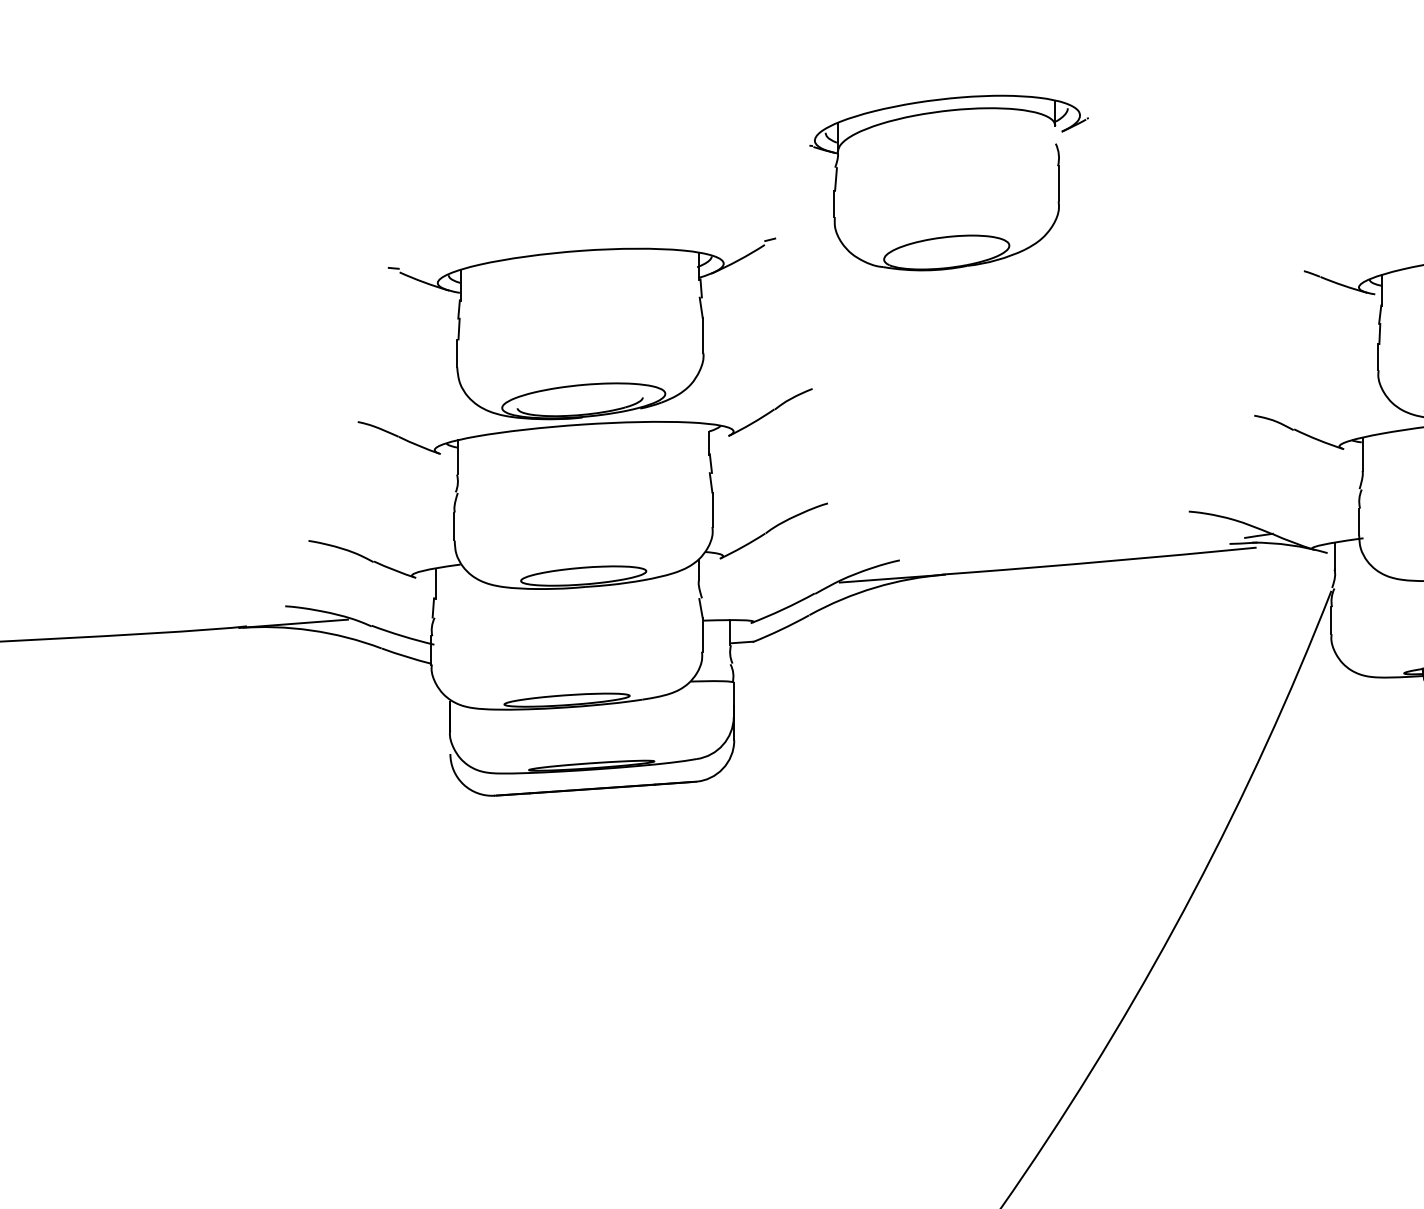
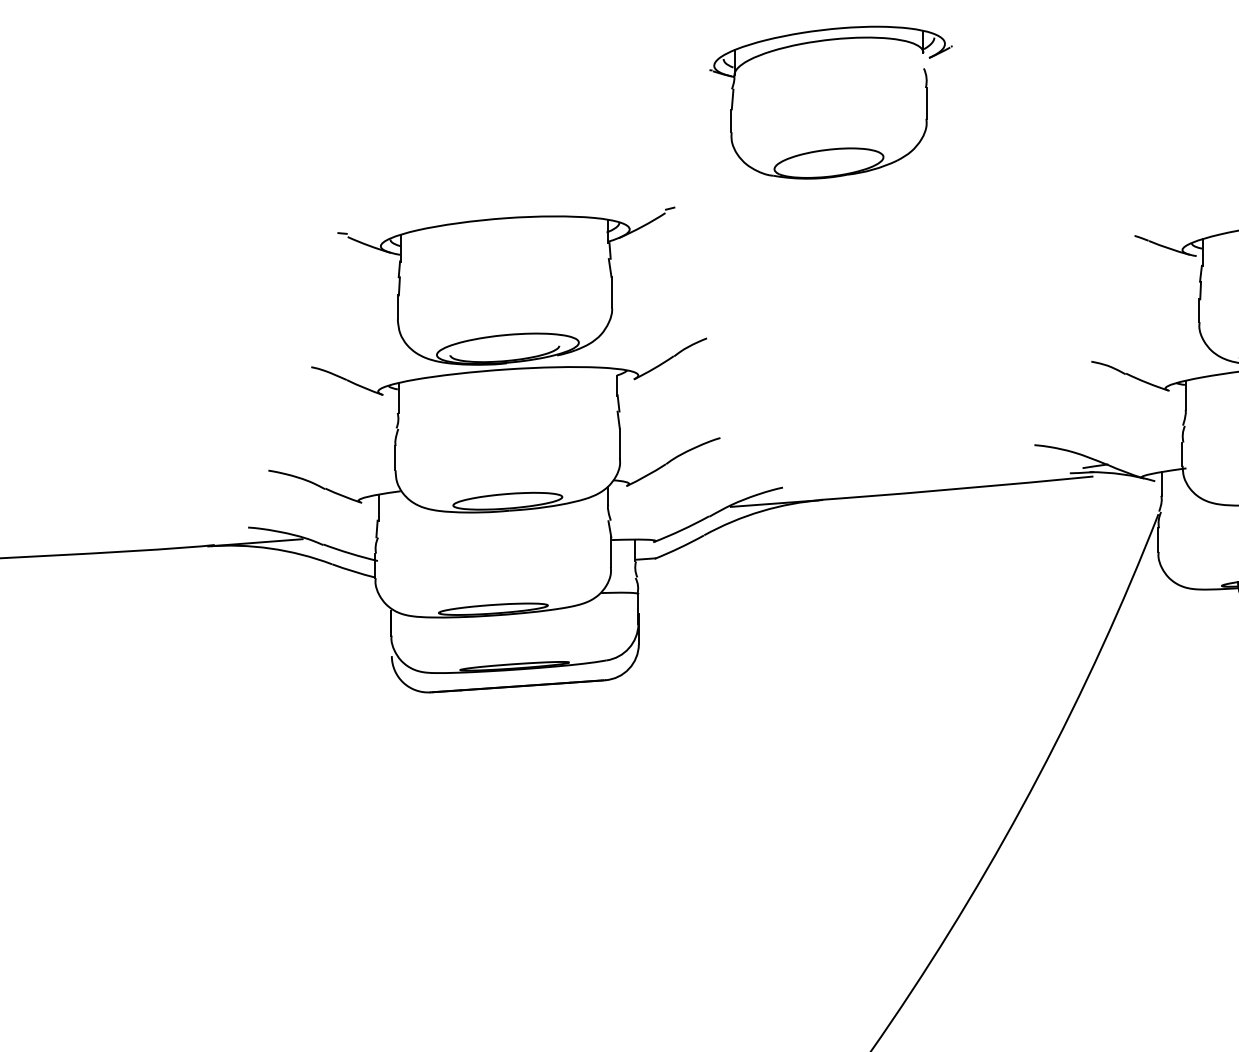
part: (949, 235) -> (831, 148), moved

